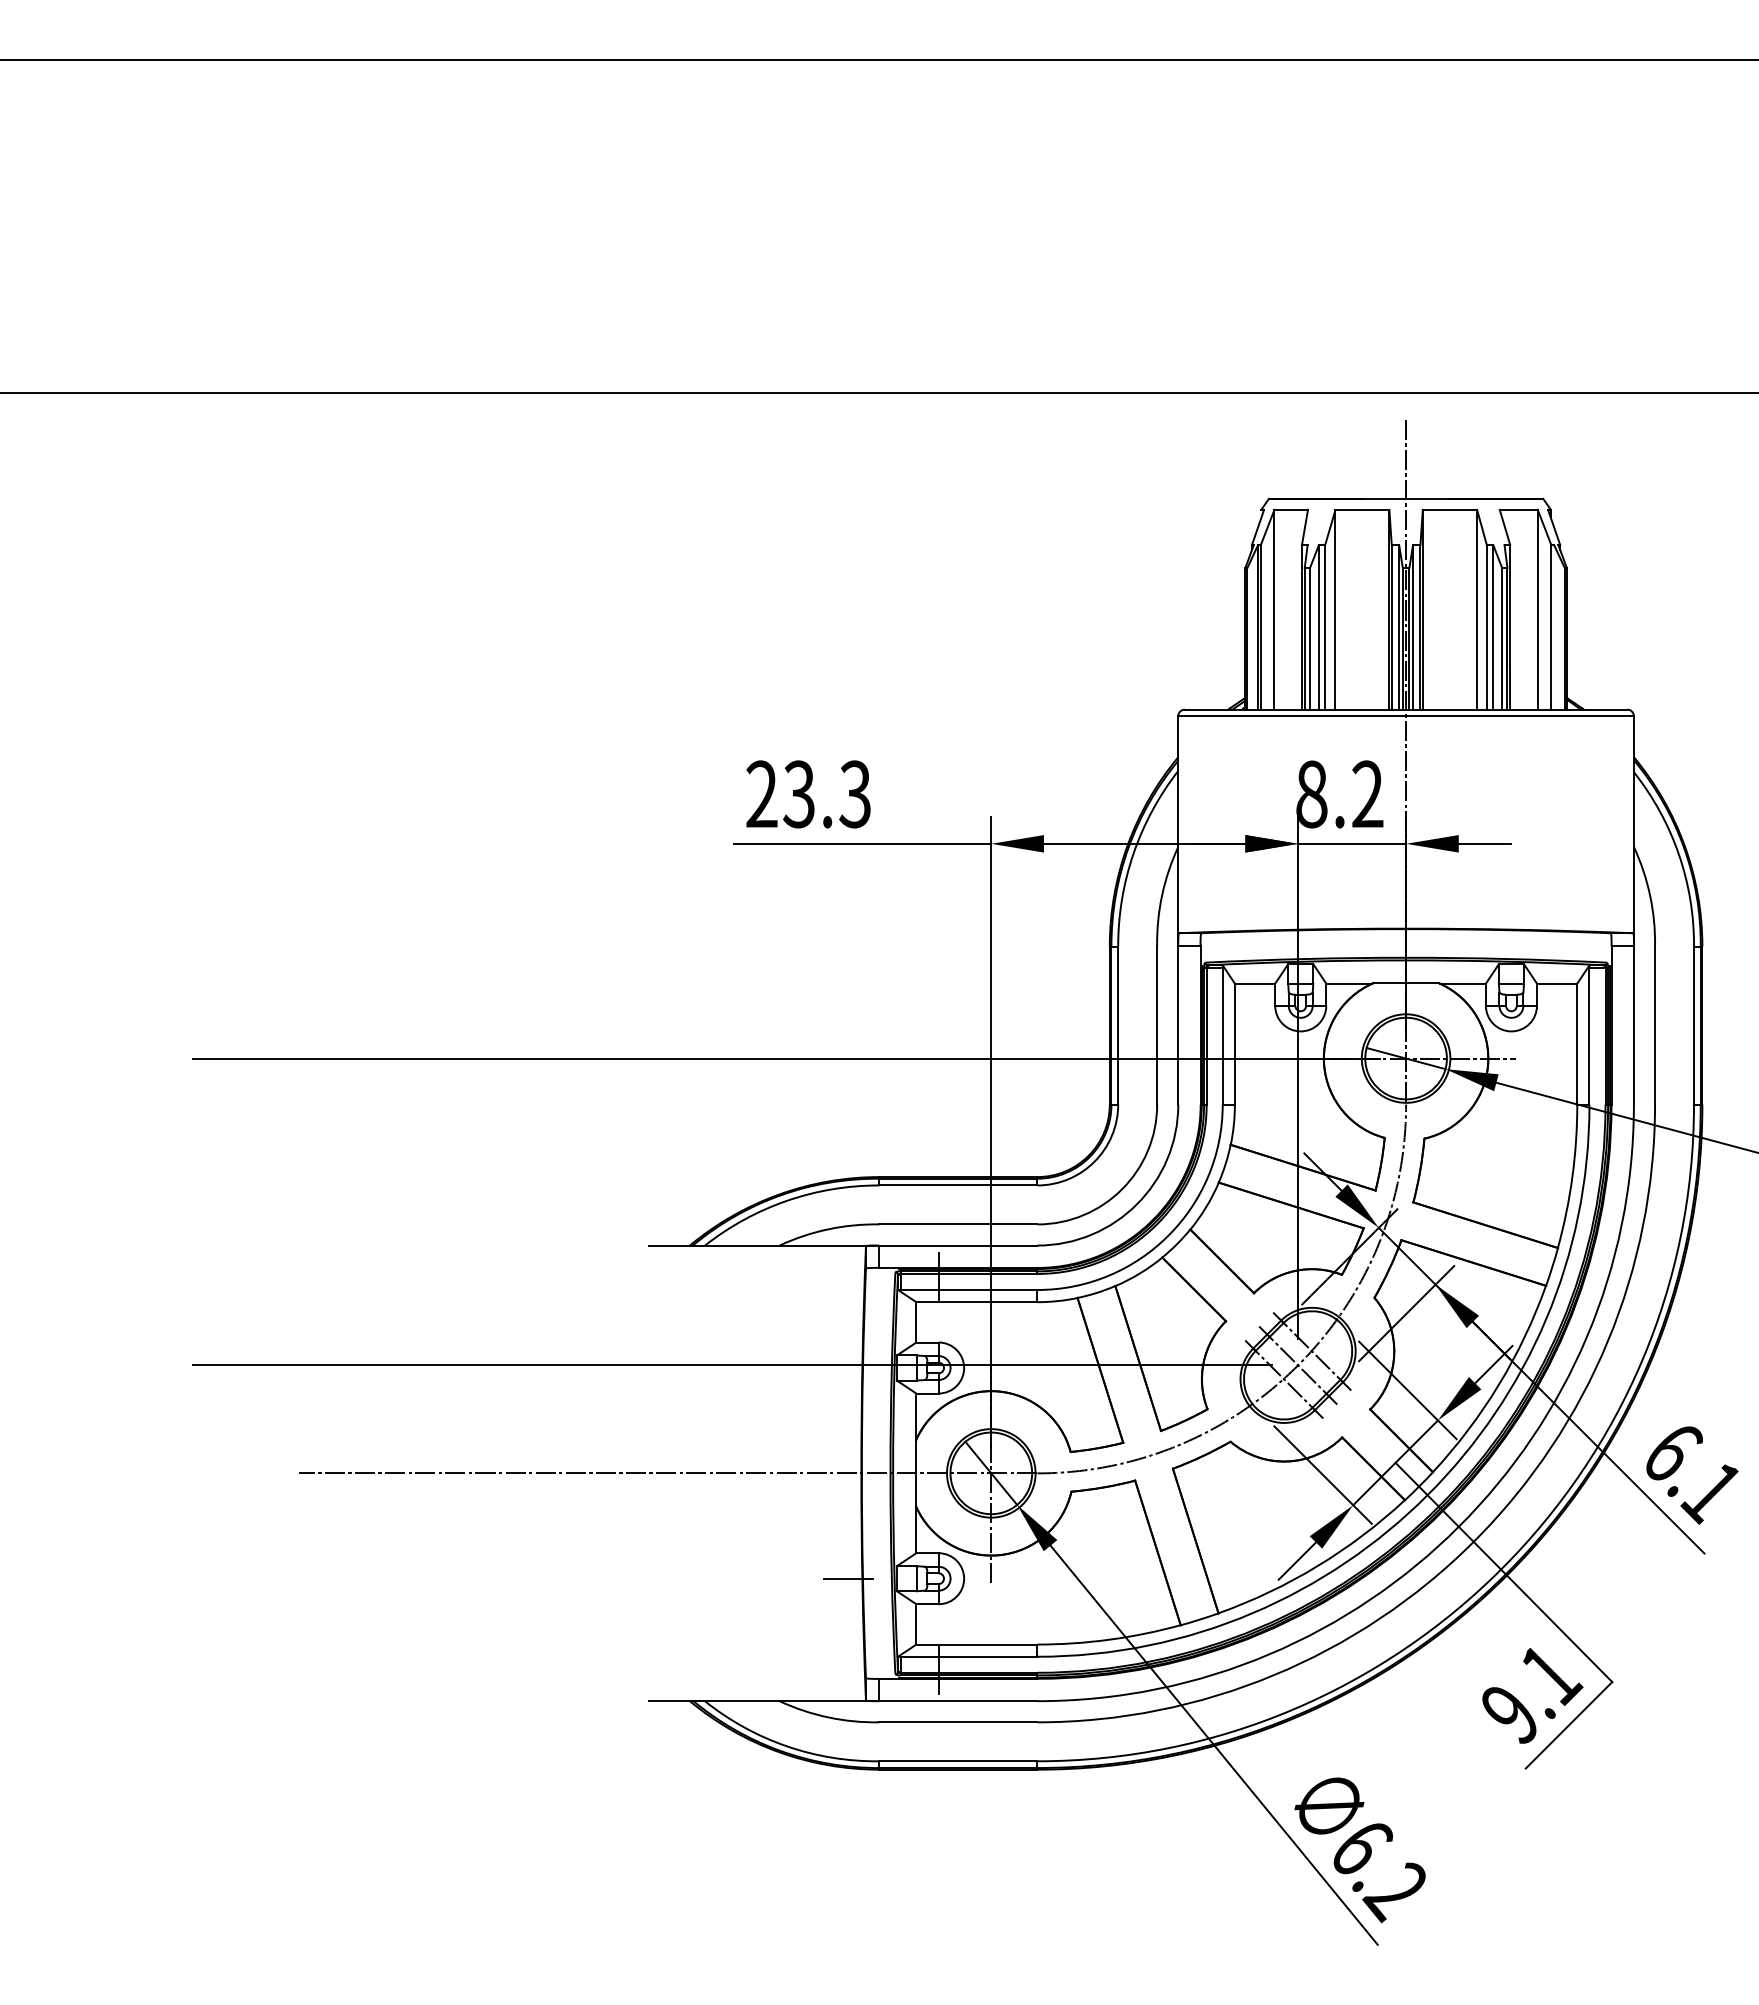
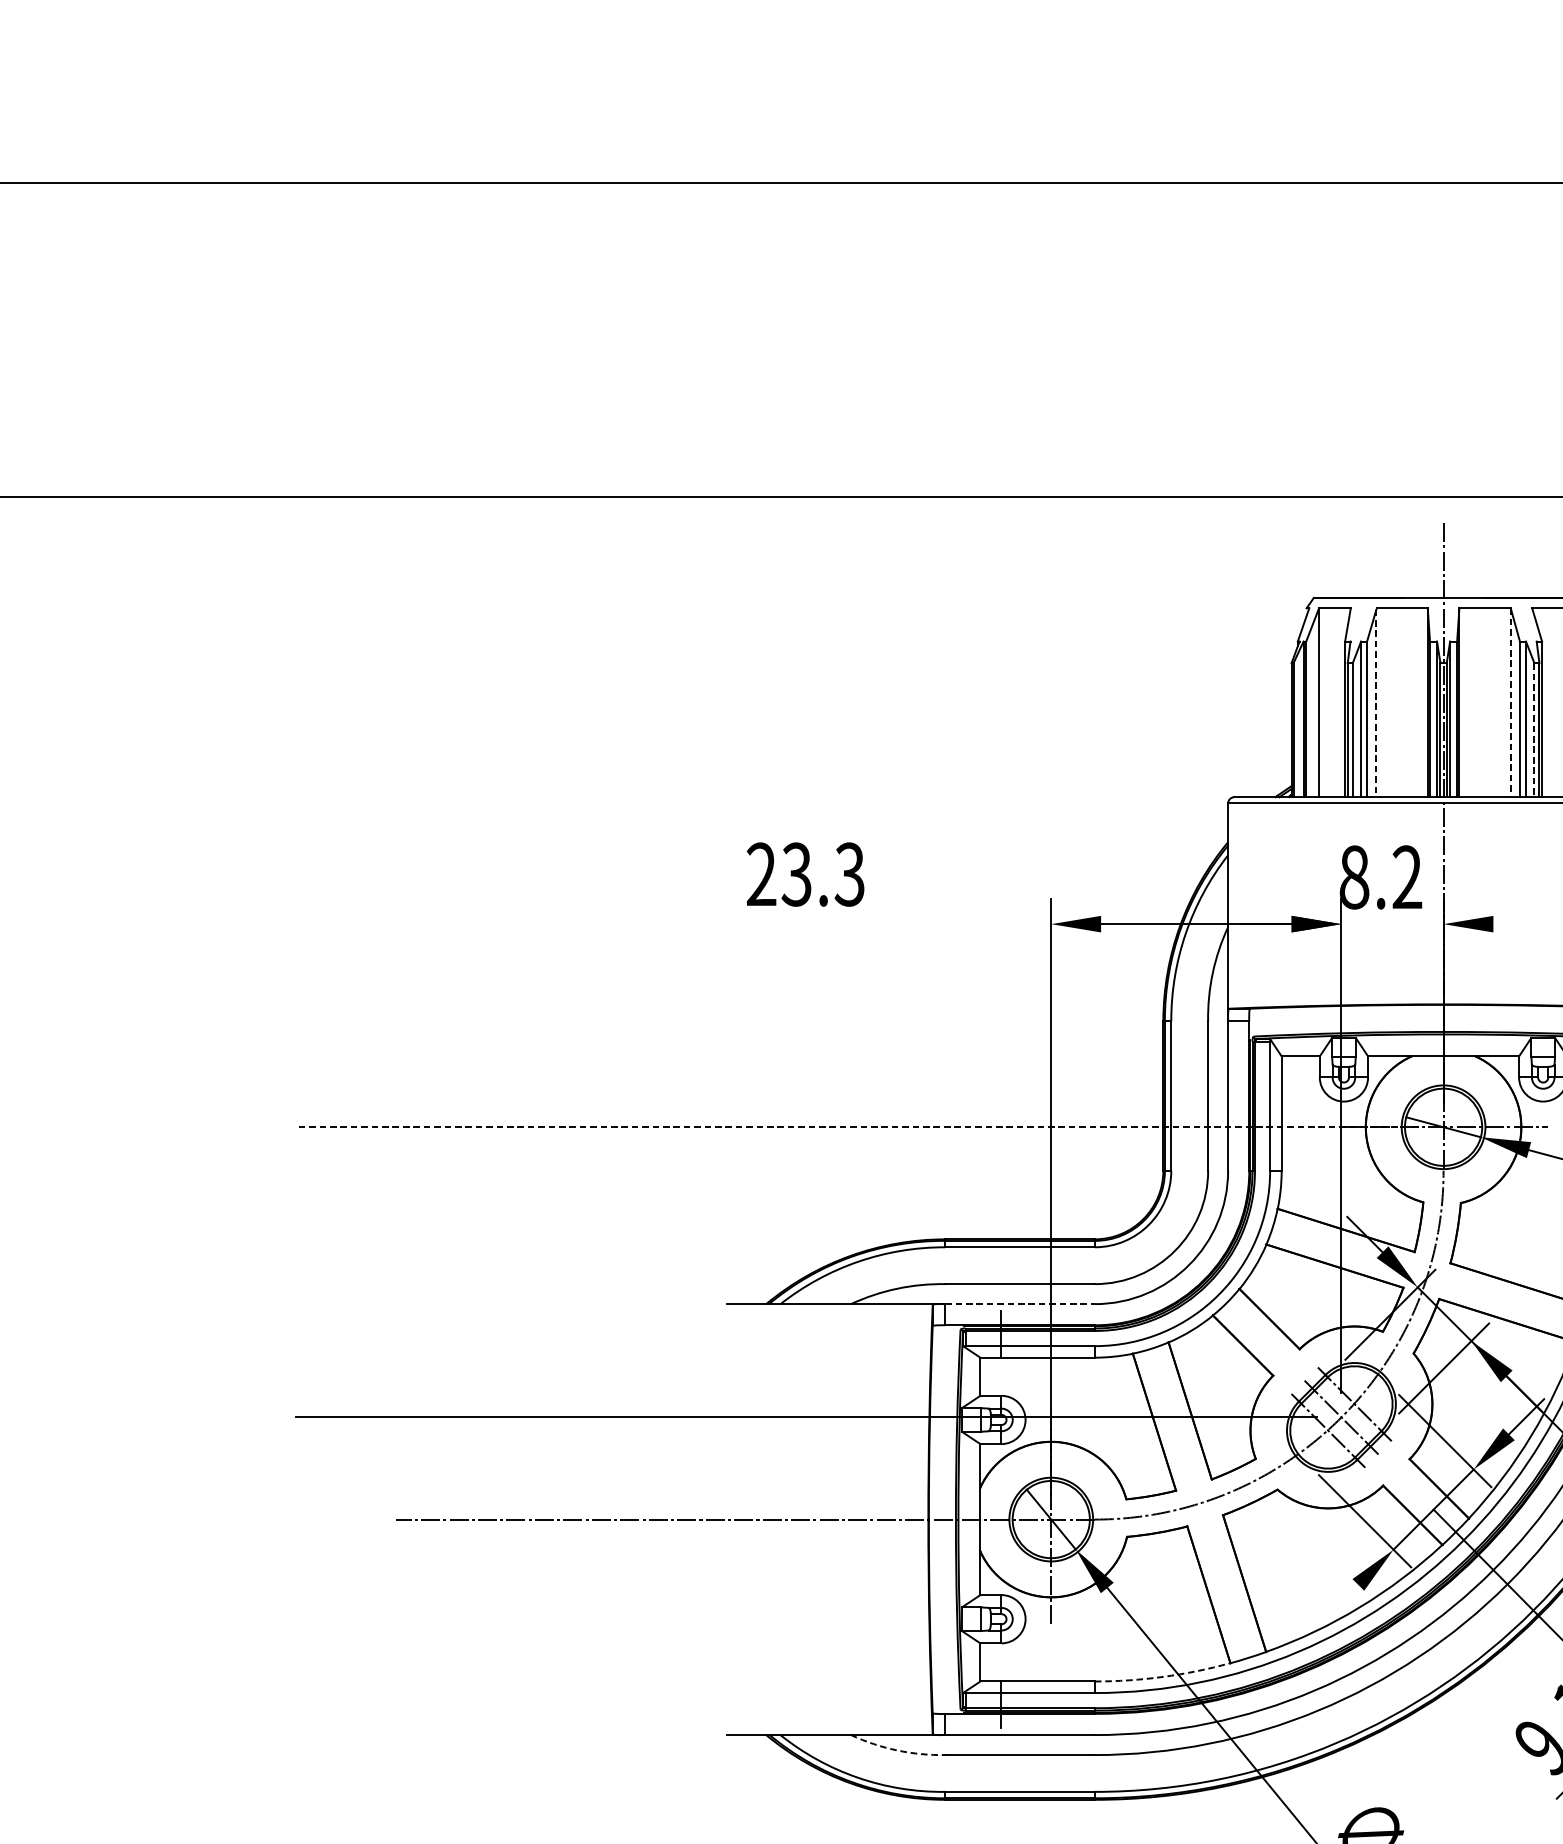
line: (1477, 609) -> (1511, 702), solid -> dashed
line: (1335, 610) -> (1376, 703), solid -> dashed
line: (1502, 638) -> (1534, 729), solid -> dashed
text: (808, 794) -> (805, 874), moved
line: (862, 843) -> (929, 923), removed
line: (1352, 843) -> (1392, 923), removed
line: (1484, 843) -> (1517, 923), removed
line: (786, 1058) -> (857, 1127), solid -> dashed
line: (958, 1245) -> (1020, 1304), solid -> dashed
line: (1296, 1560) -> (1339, 1601), removed
line: (847, 1578) -> (915, 1619), removed
arc: (1109, 1639) -> (1163, 1676), solid -> dashed
arc: (828, 1717) -> (897, 1750), solid -> dashed

